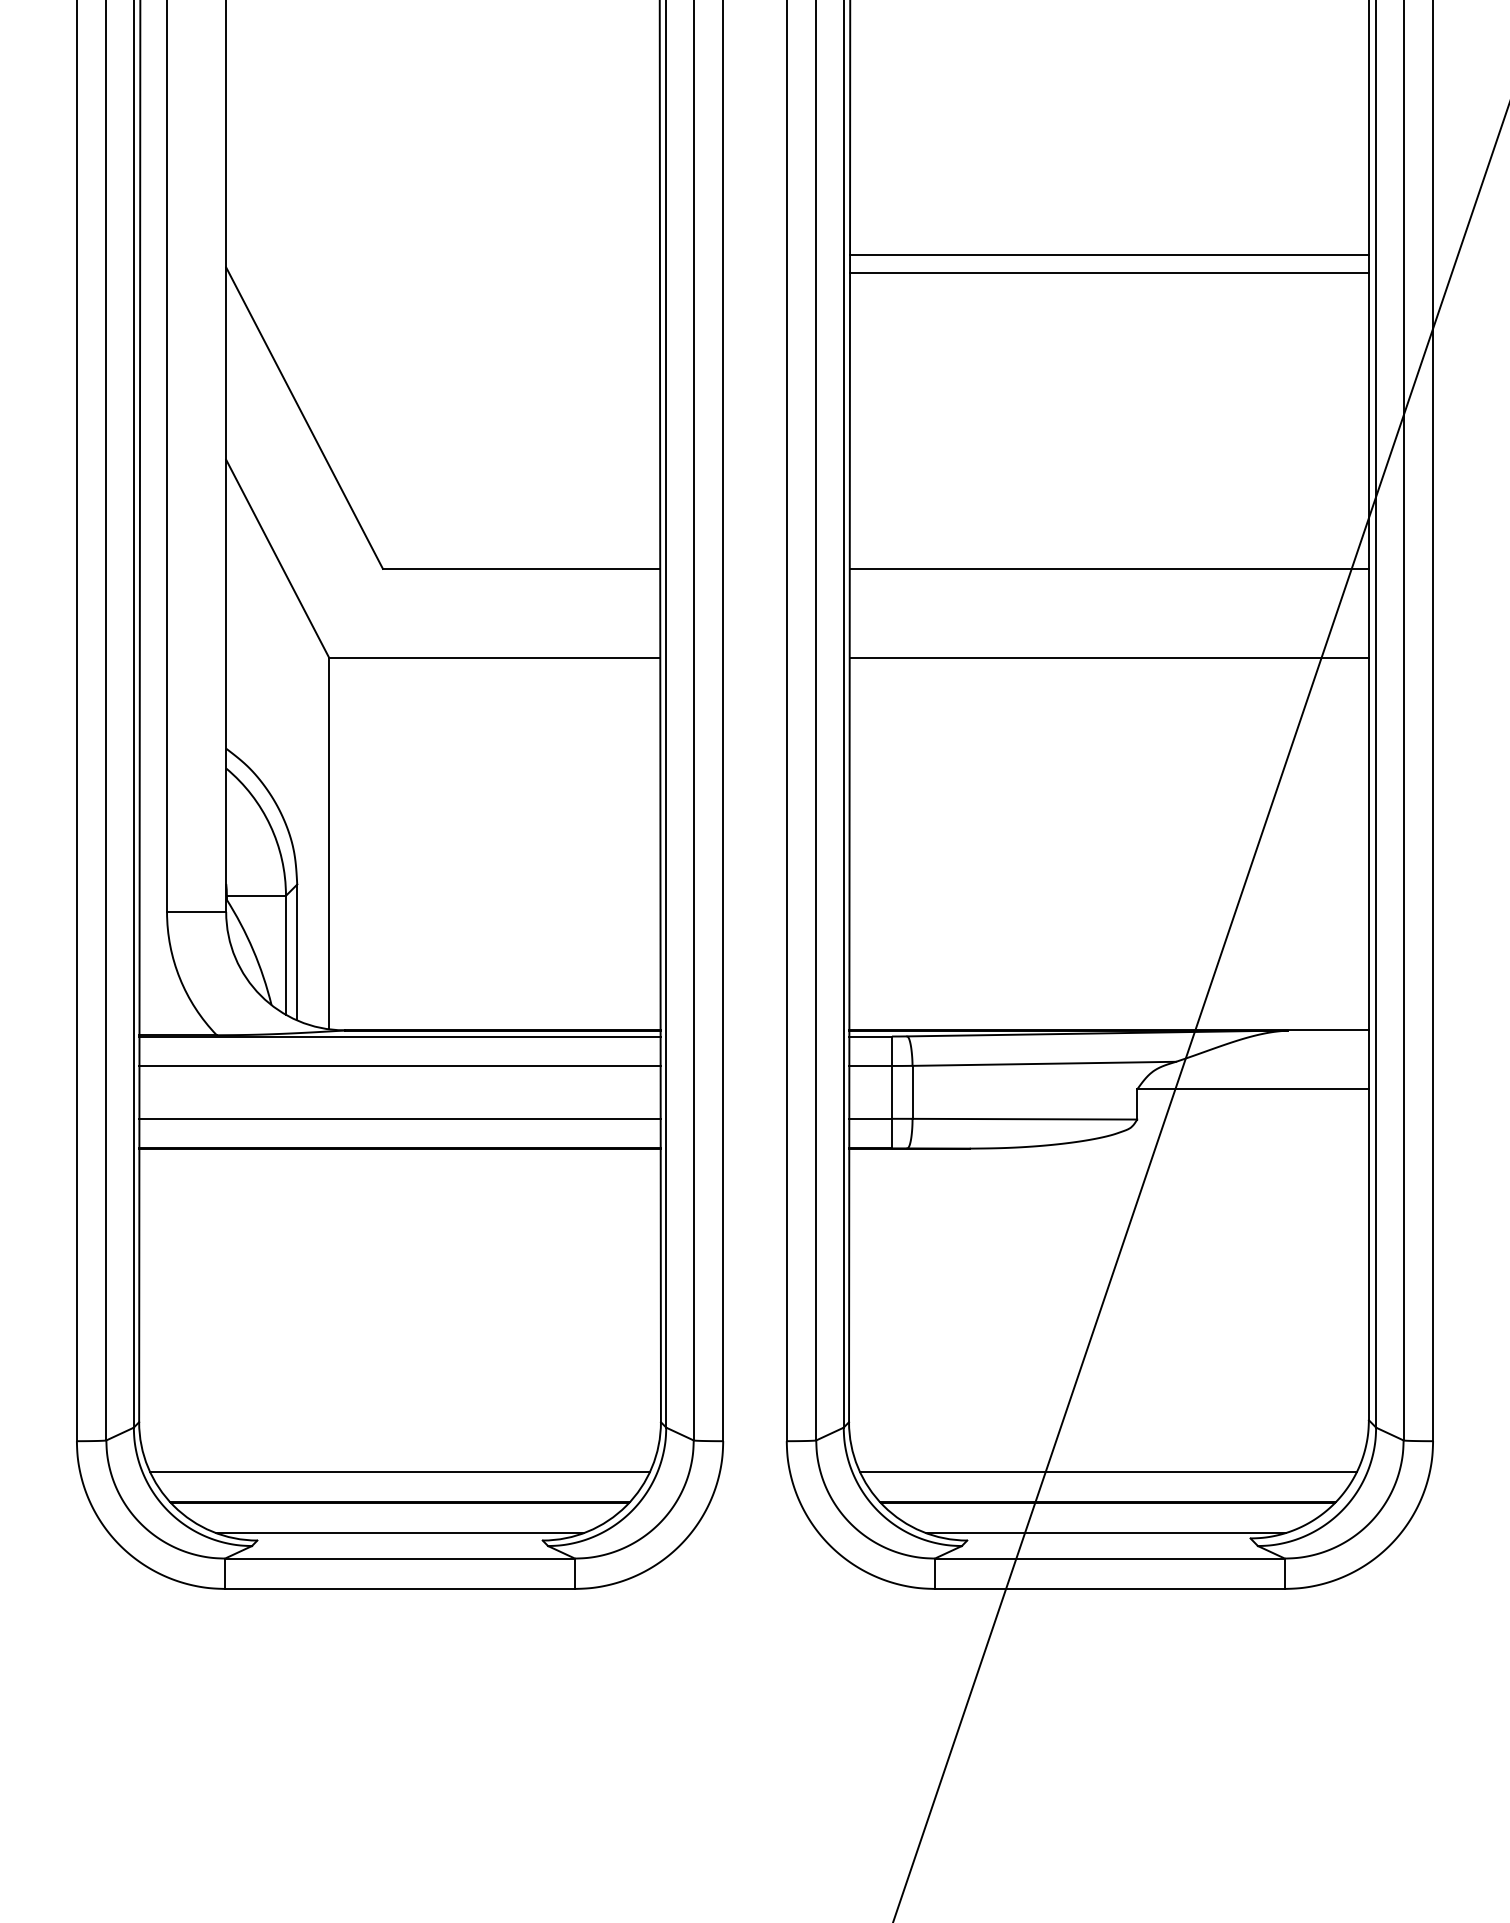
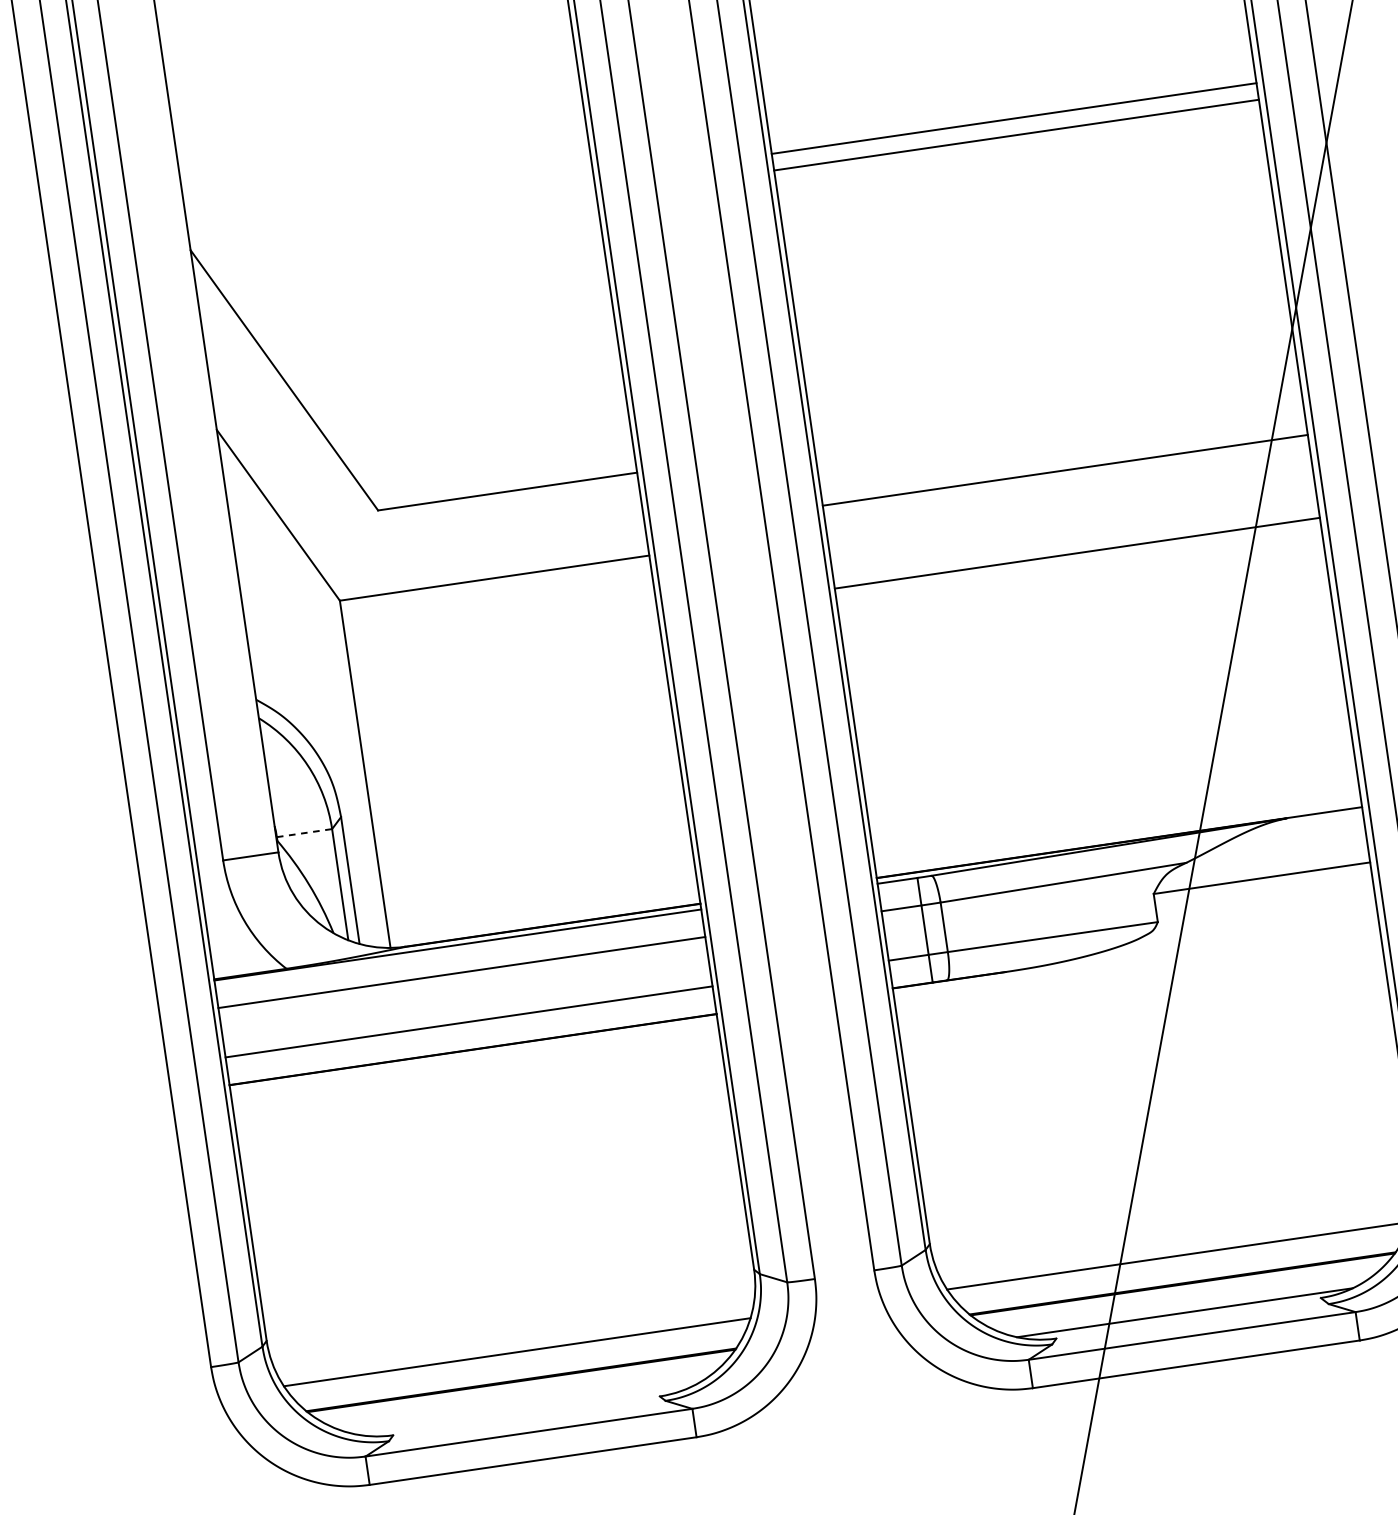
line: (1108, 568) -> (1064, 470), moved
line: (1108, 657) -> (1076, 553), moved
line: (256, 895) -> (304, 832), solid -> dashed
line: (399, 1533) -> (525, 1409), removed

